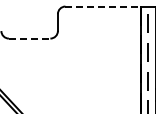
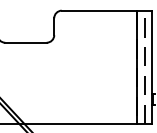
line: (103, 6) -> (99, 10), dashed -> solid
line: (29, 38) -> (25, 42), dashed -> solid

